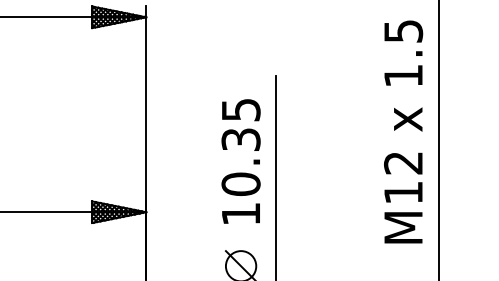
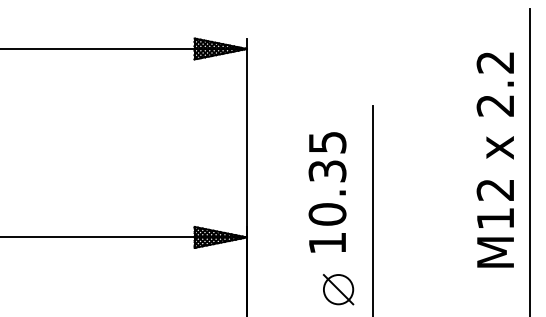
text: (403, 54) -> (495, 84), 1.5 -> 2.2
text: (241, 161) -> (327, 192), moved

